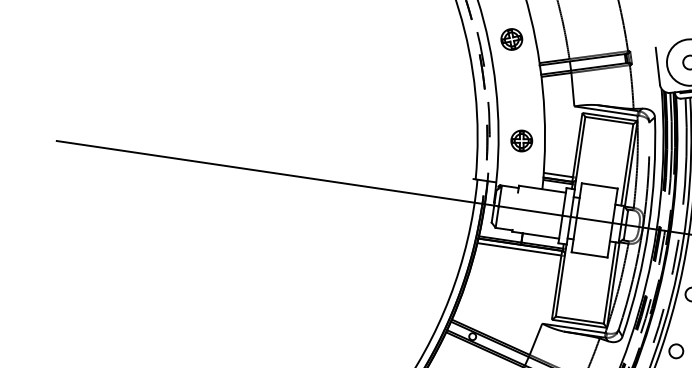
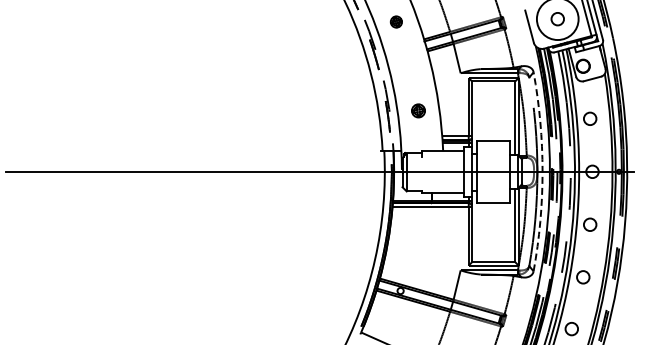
part: (512, 38) -> (396, 21), size x0.6
part: (521, 140) -> (418, 110), size x0.7
arc: (648, 228) -> (542, 171), solid -> dashed

